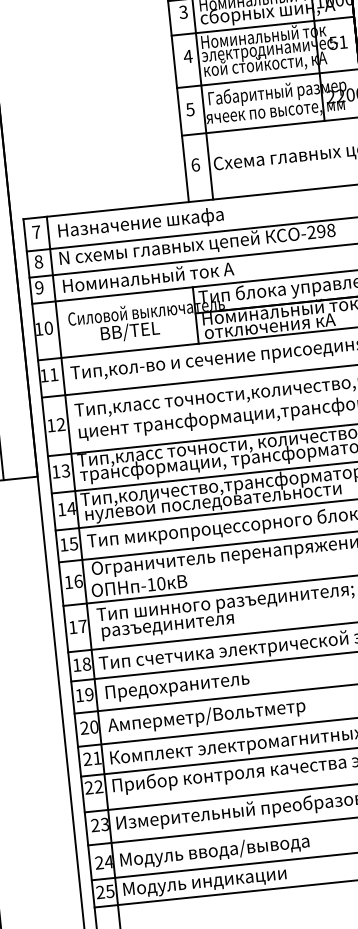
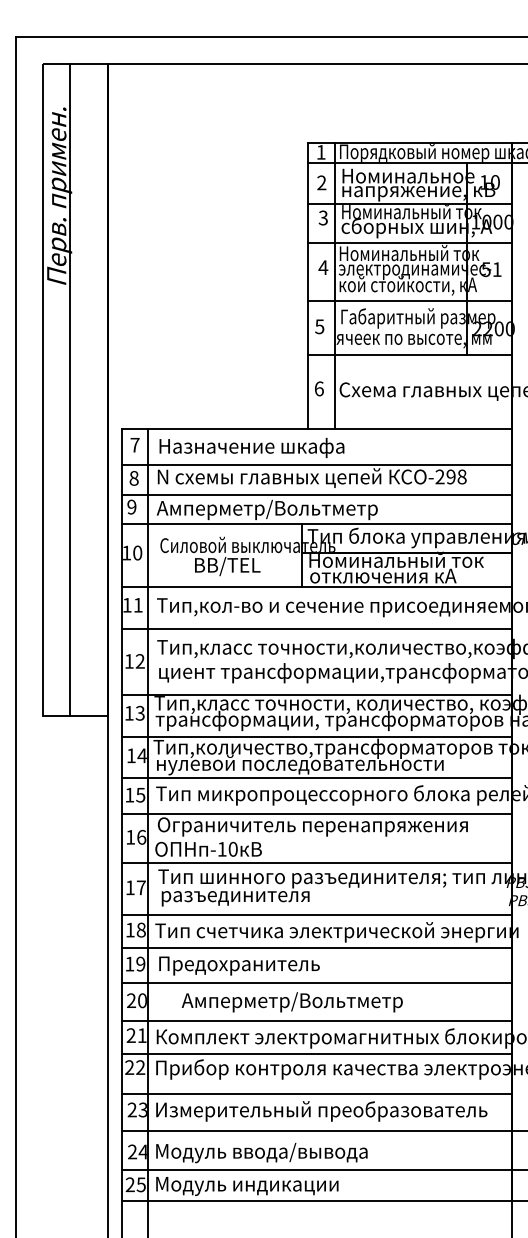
text: (159, 277) -> (266, 509), Номинальный ток А -> Амперметр/Вольтметр
text: (206, 717) -> (291, 1002), moved

